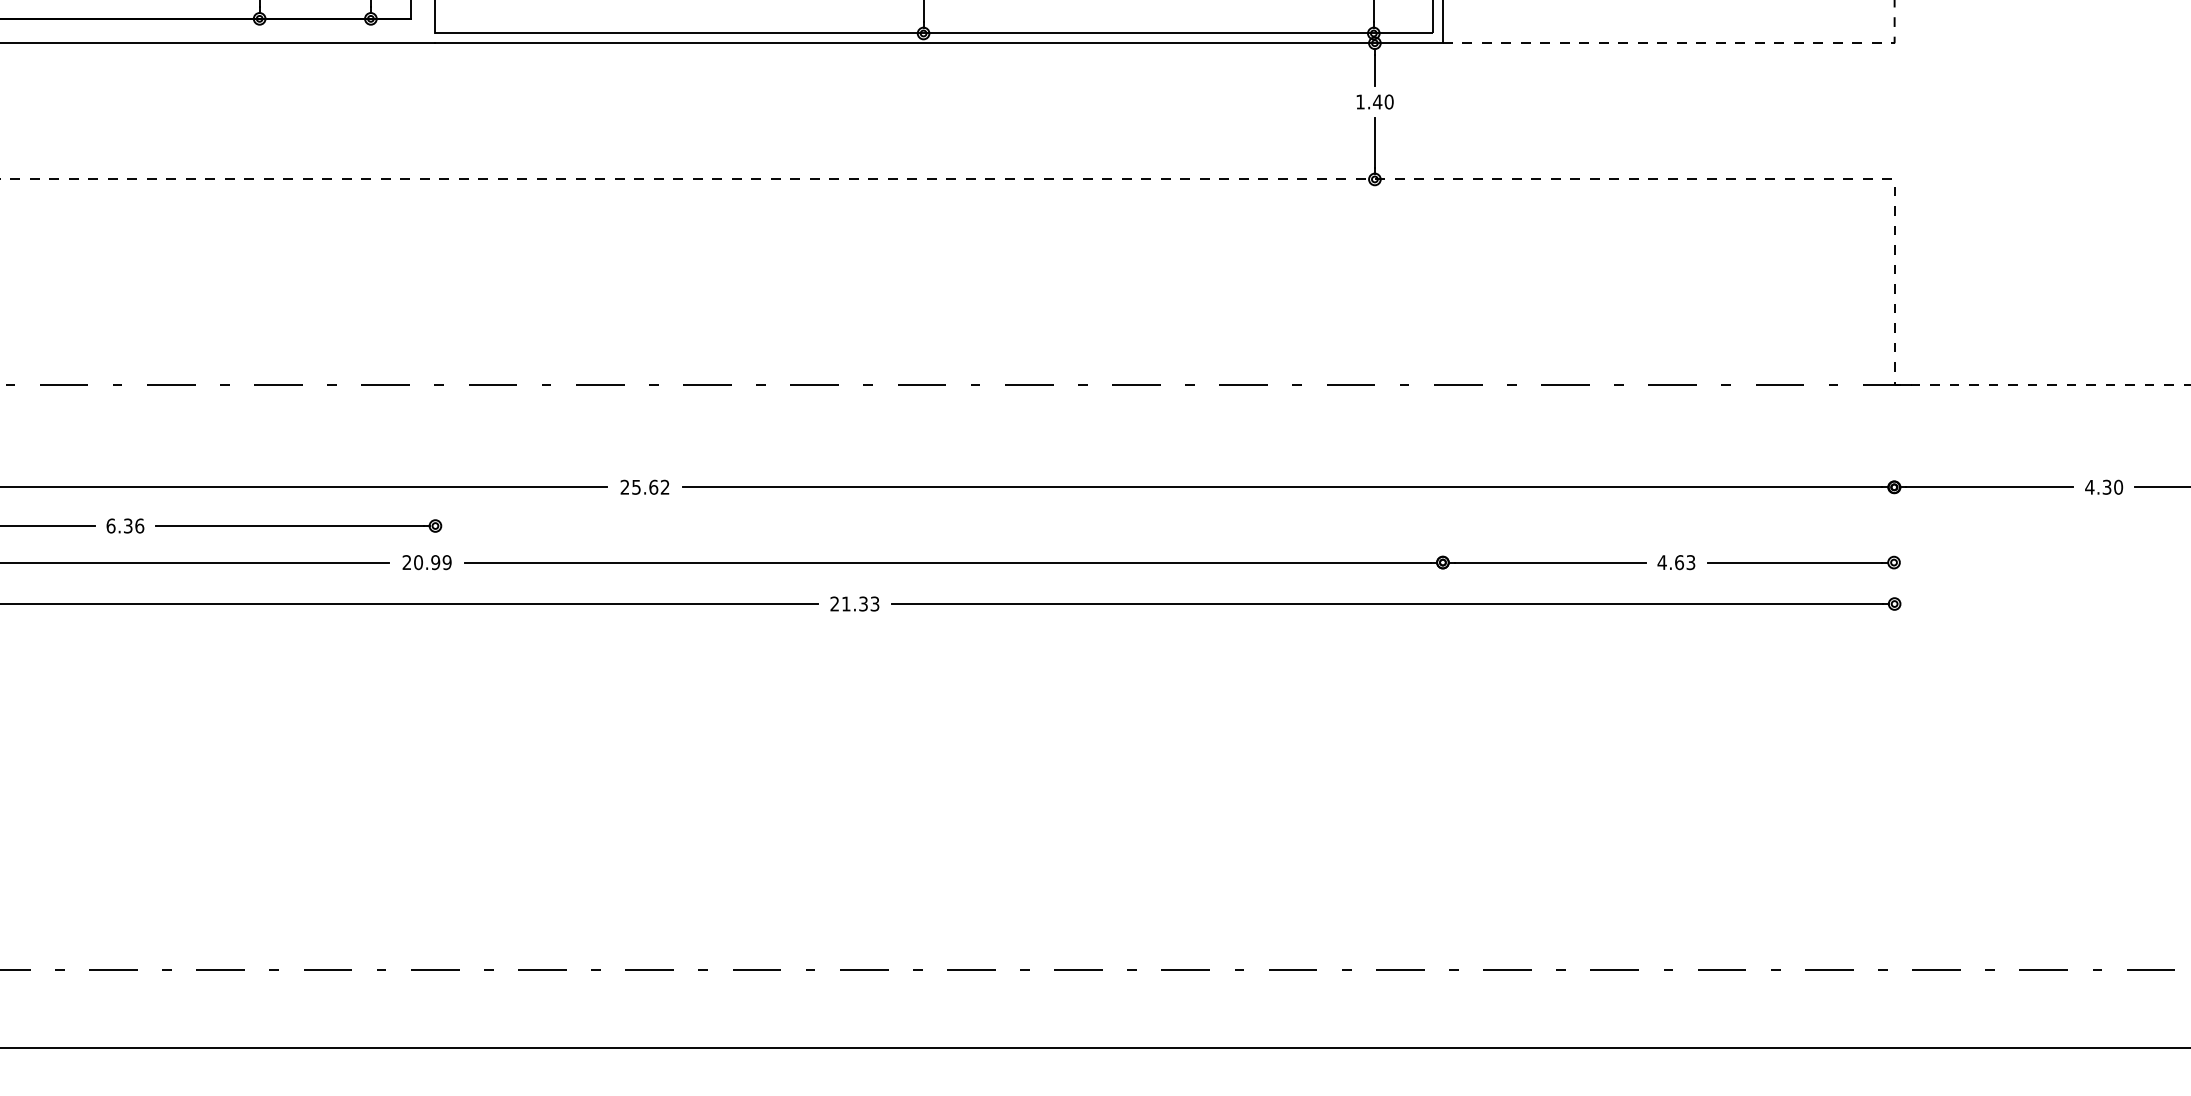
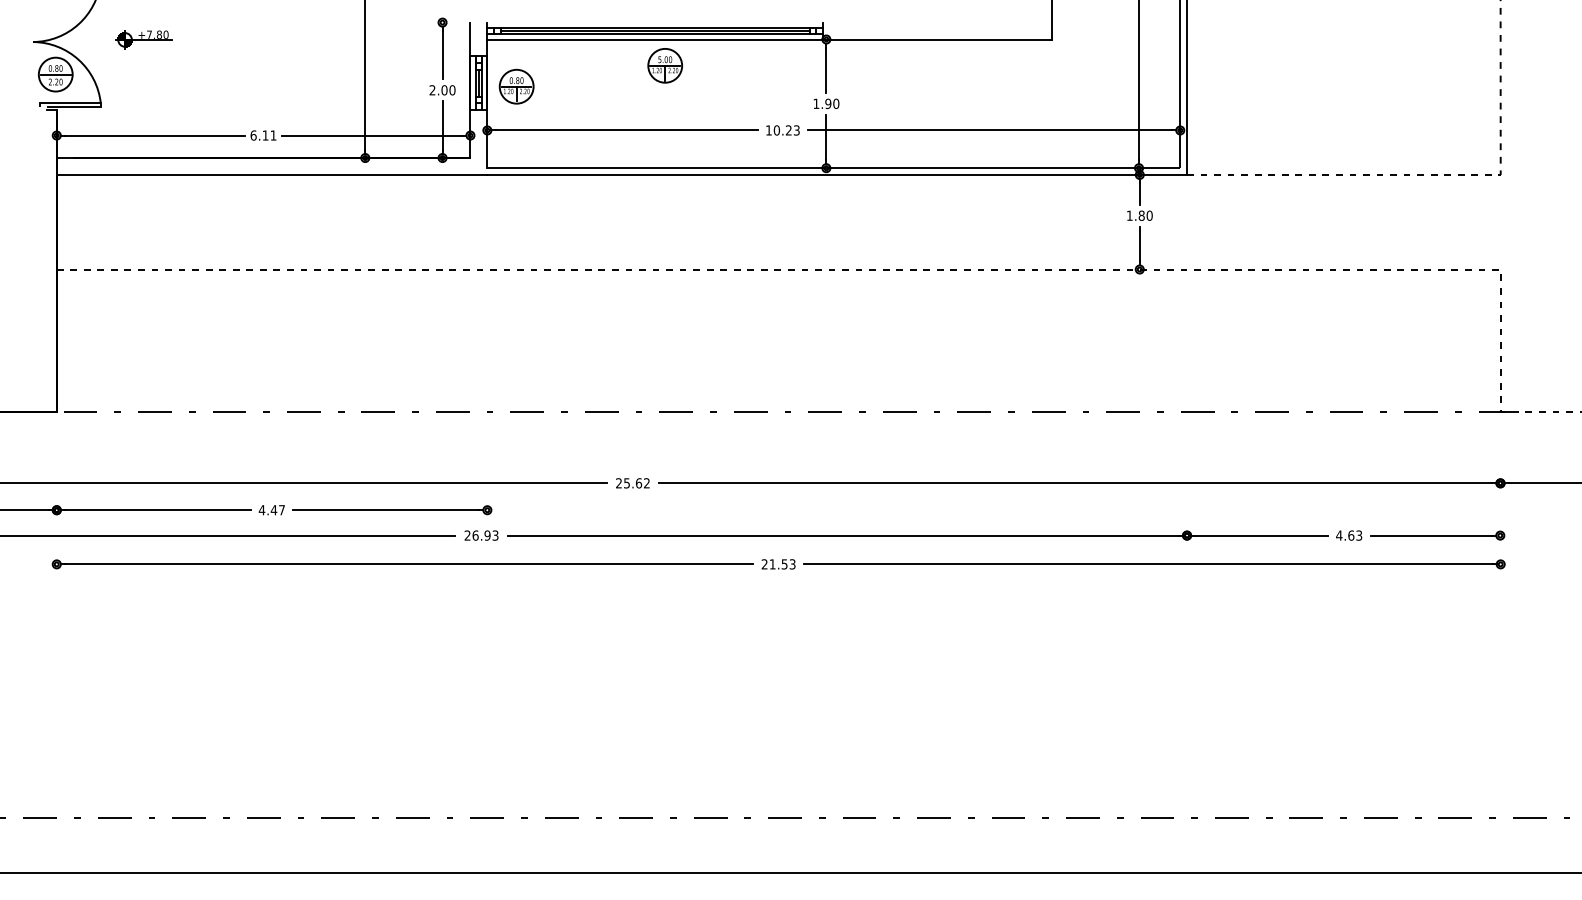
text: (1377, 101) -> (1141, 215), 1.40 -> 1.80
text: (124, 526) -> (271, 510), 6.36 -> 4.47
text: (432, 562) -> (485, 535), 20.99 -> 26.93
text: (863, 602) -> (784, 563), 21.33 -> 21.53

